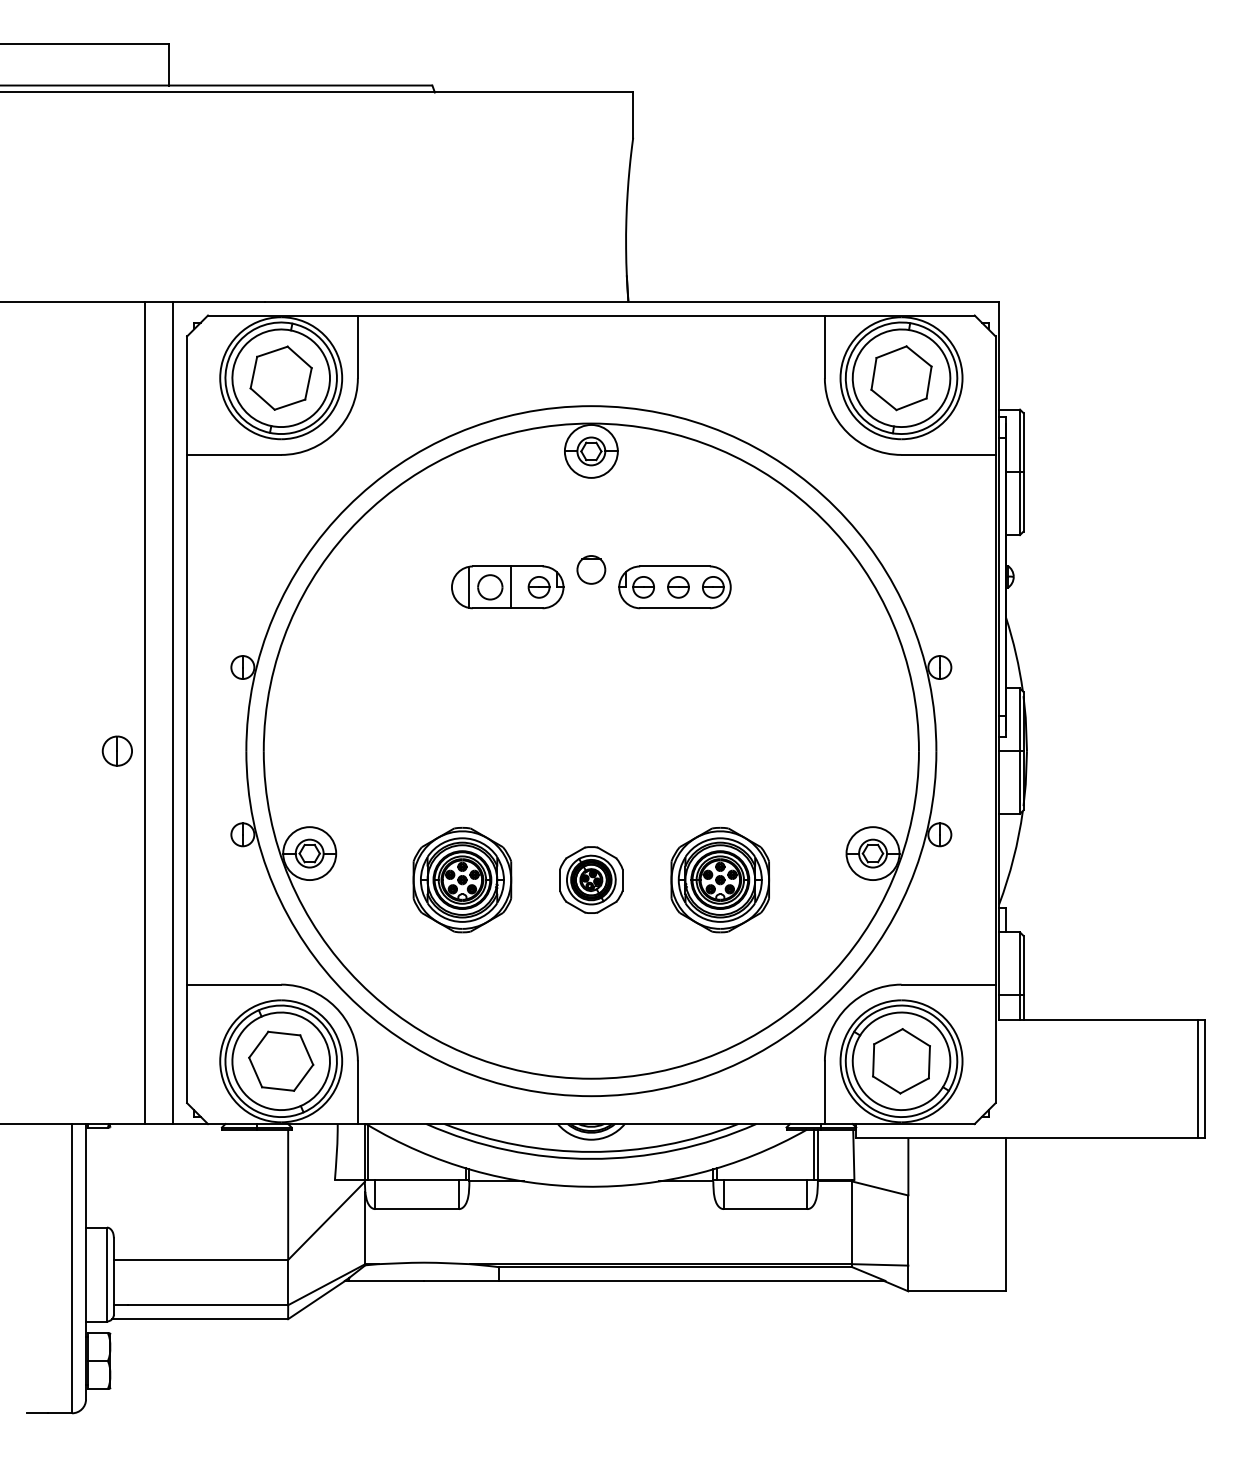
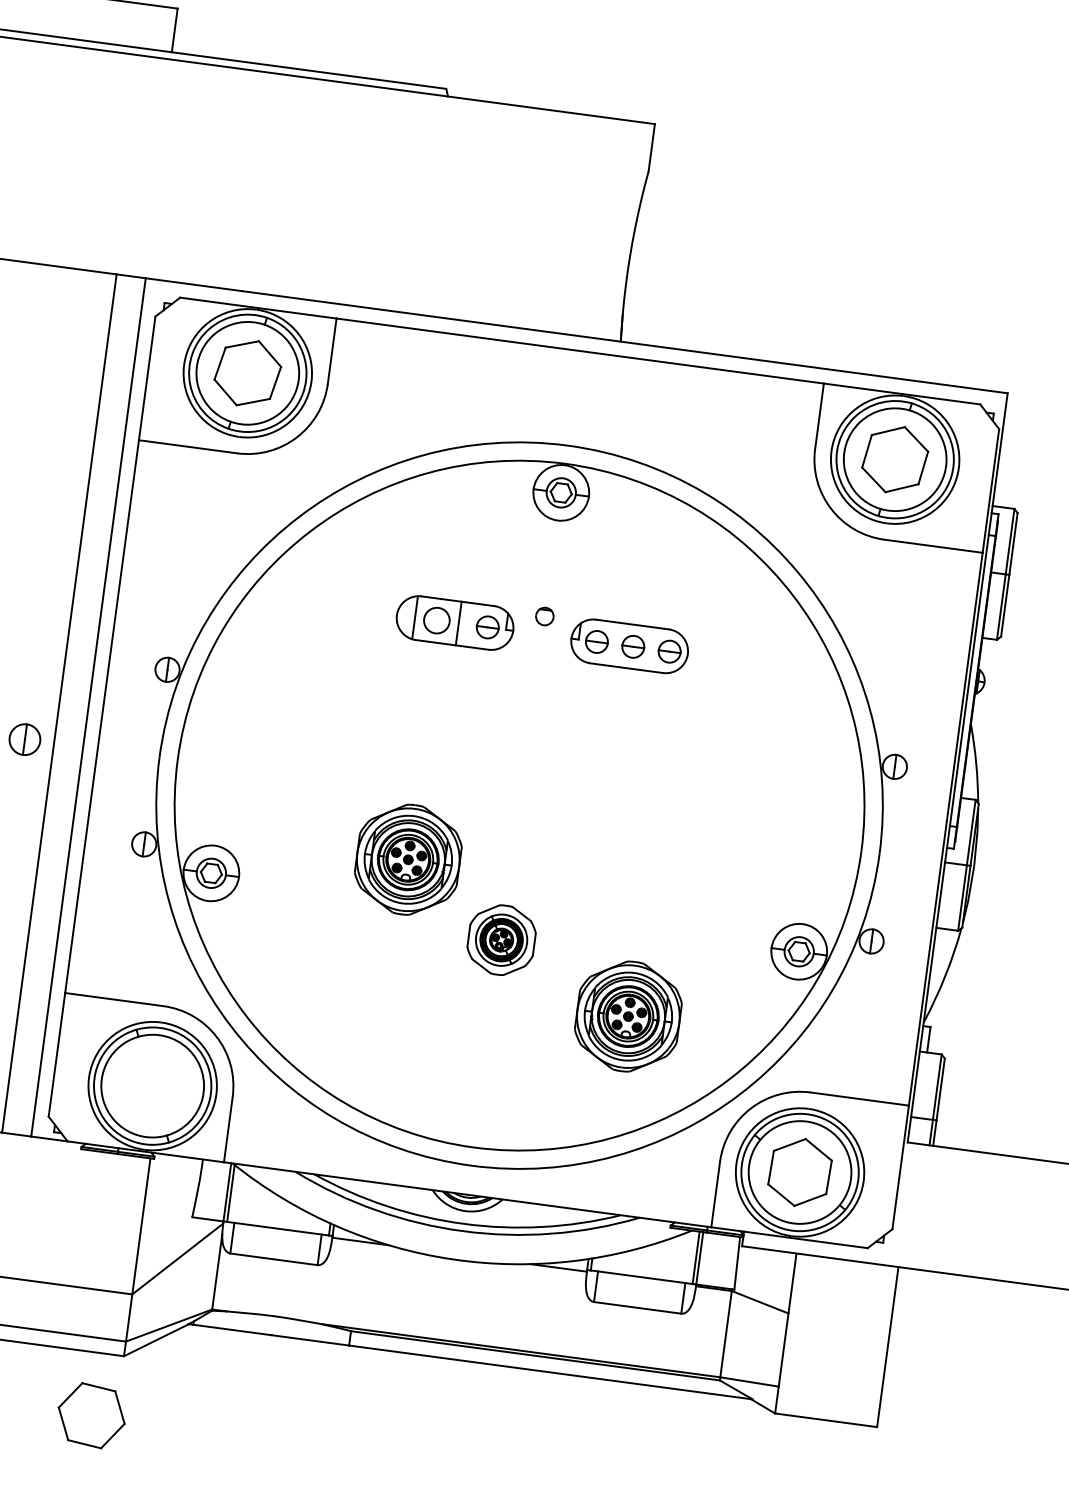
part: (591, 569) -> (544, 616), size x0.6
part: (462, 880) -> (408, 860), moved
part: (720, 880) -> (628, 1017), moved
part: (281, 1060) -> (92, 1414), moved

